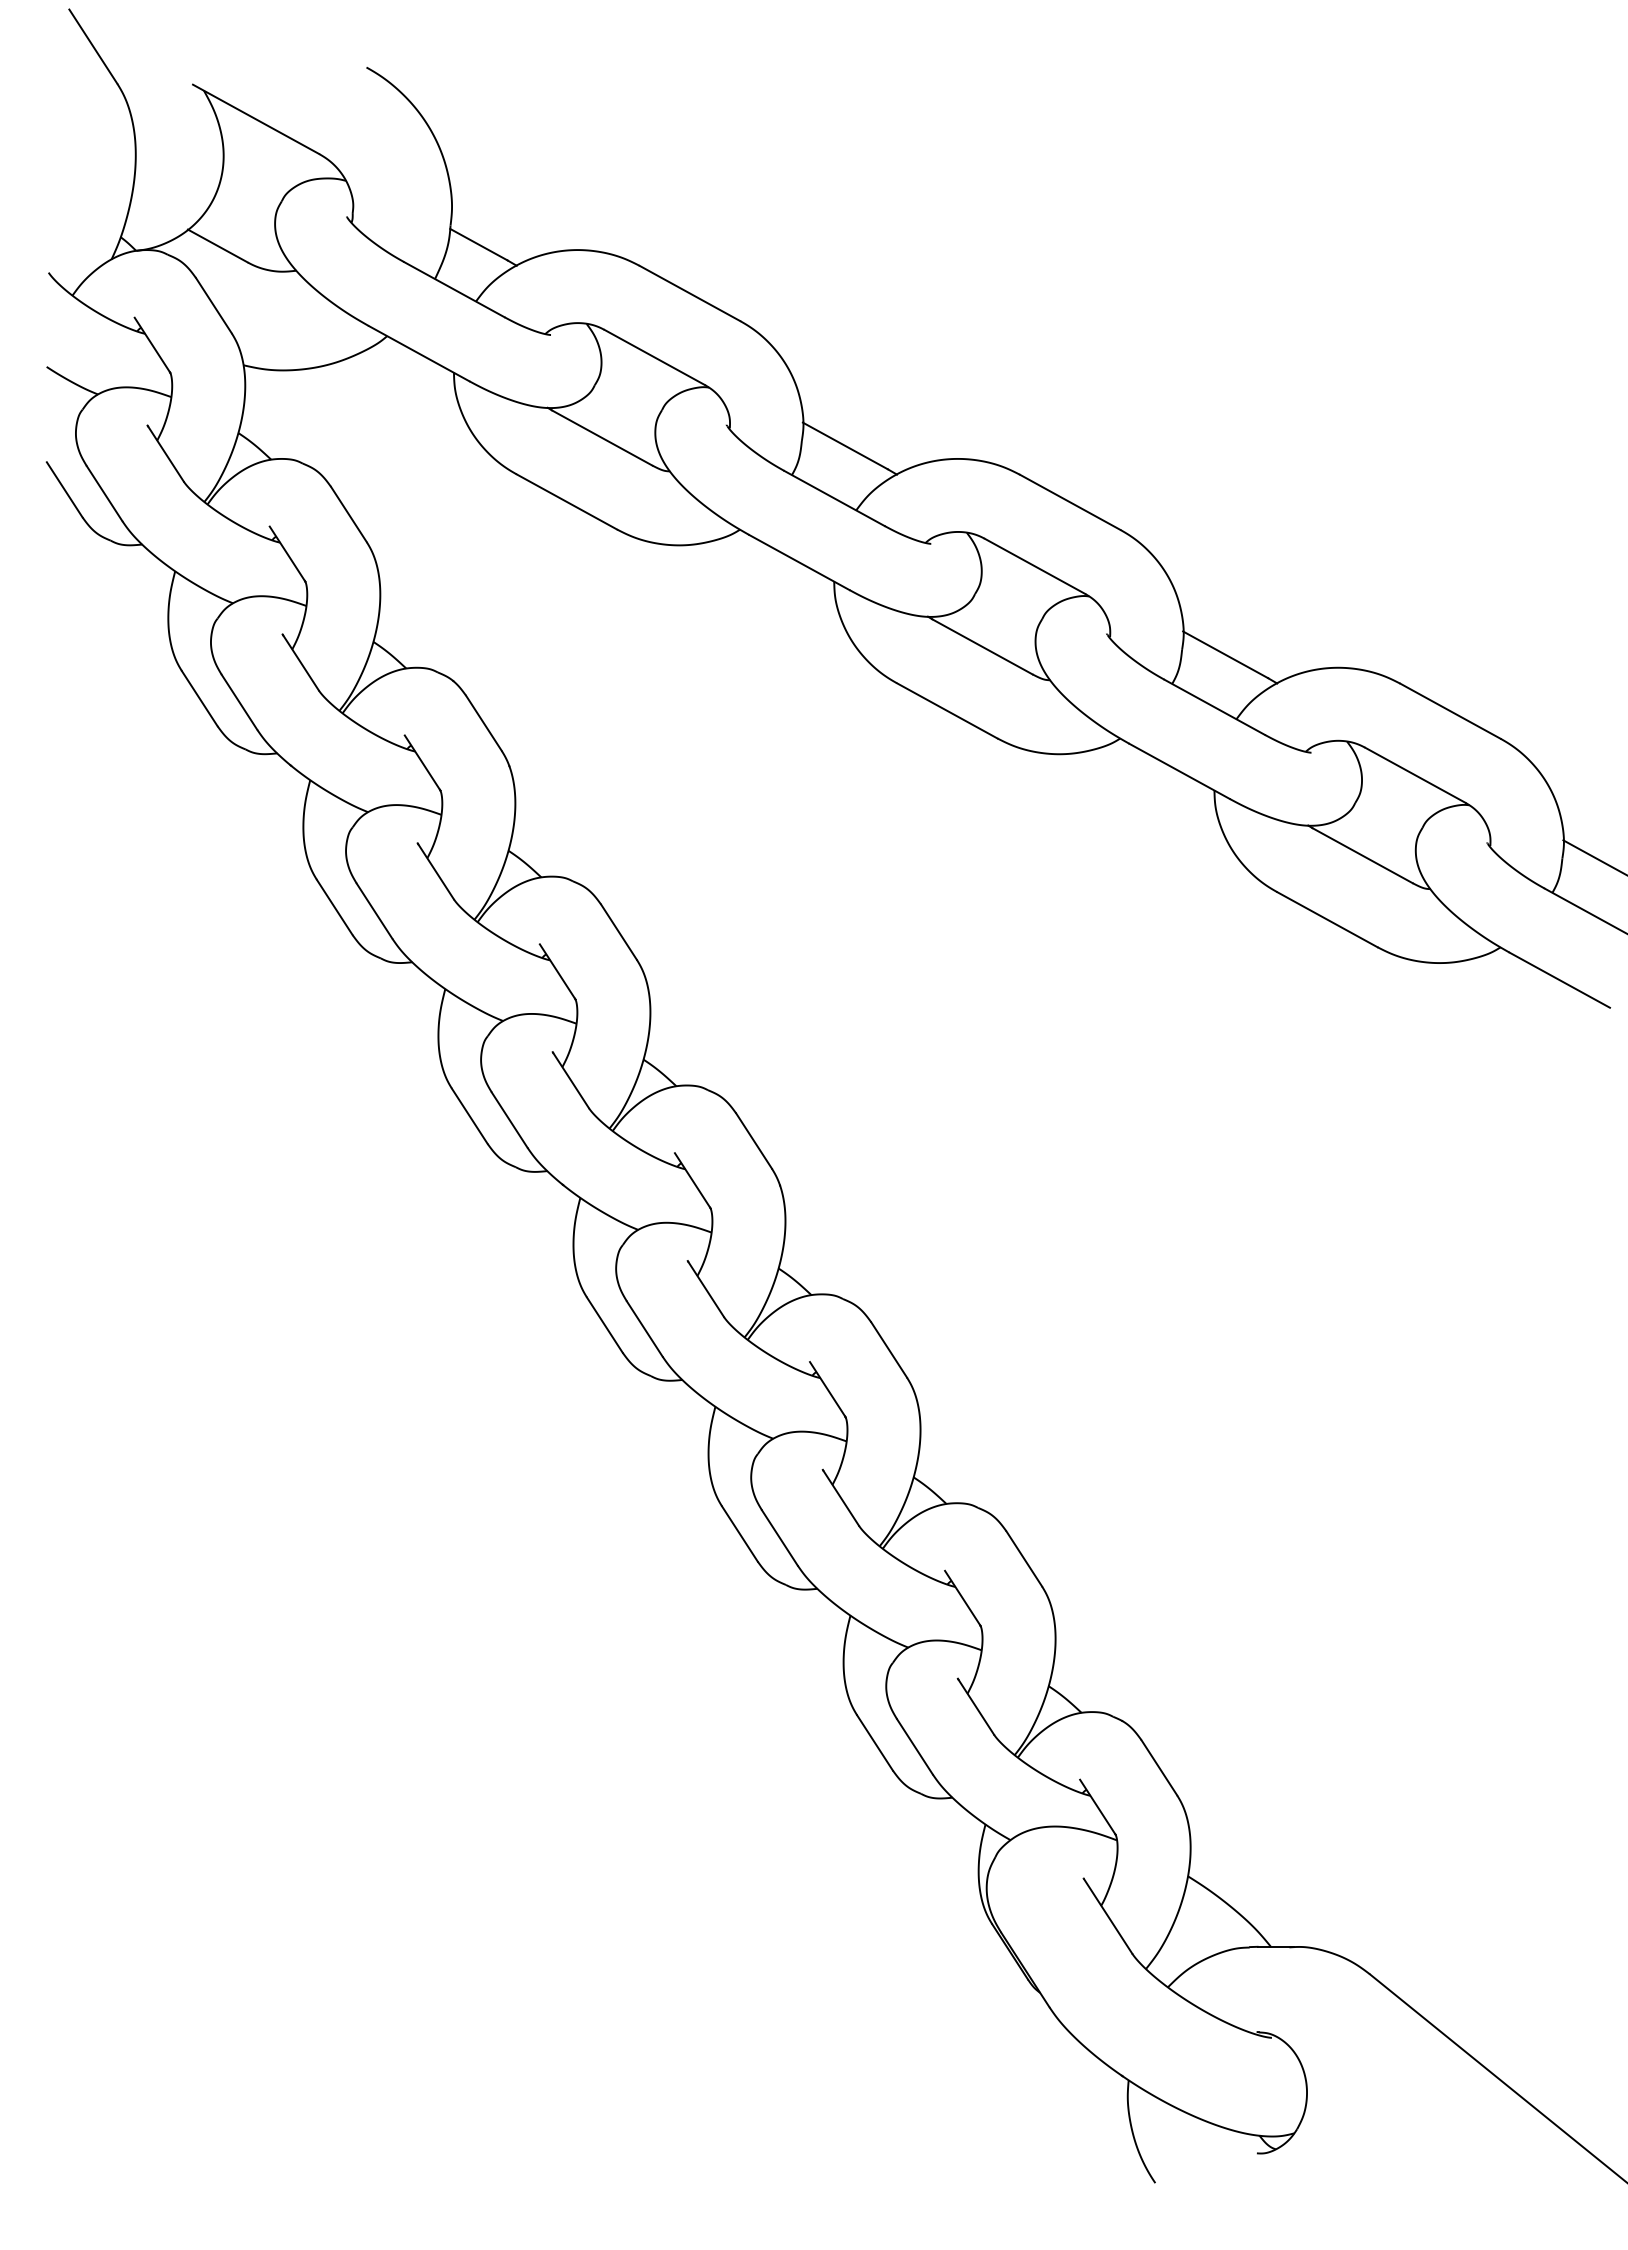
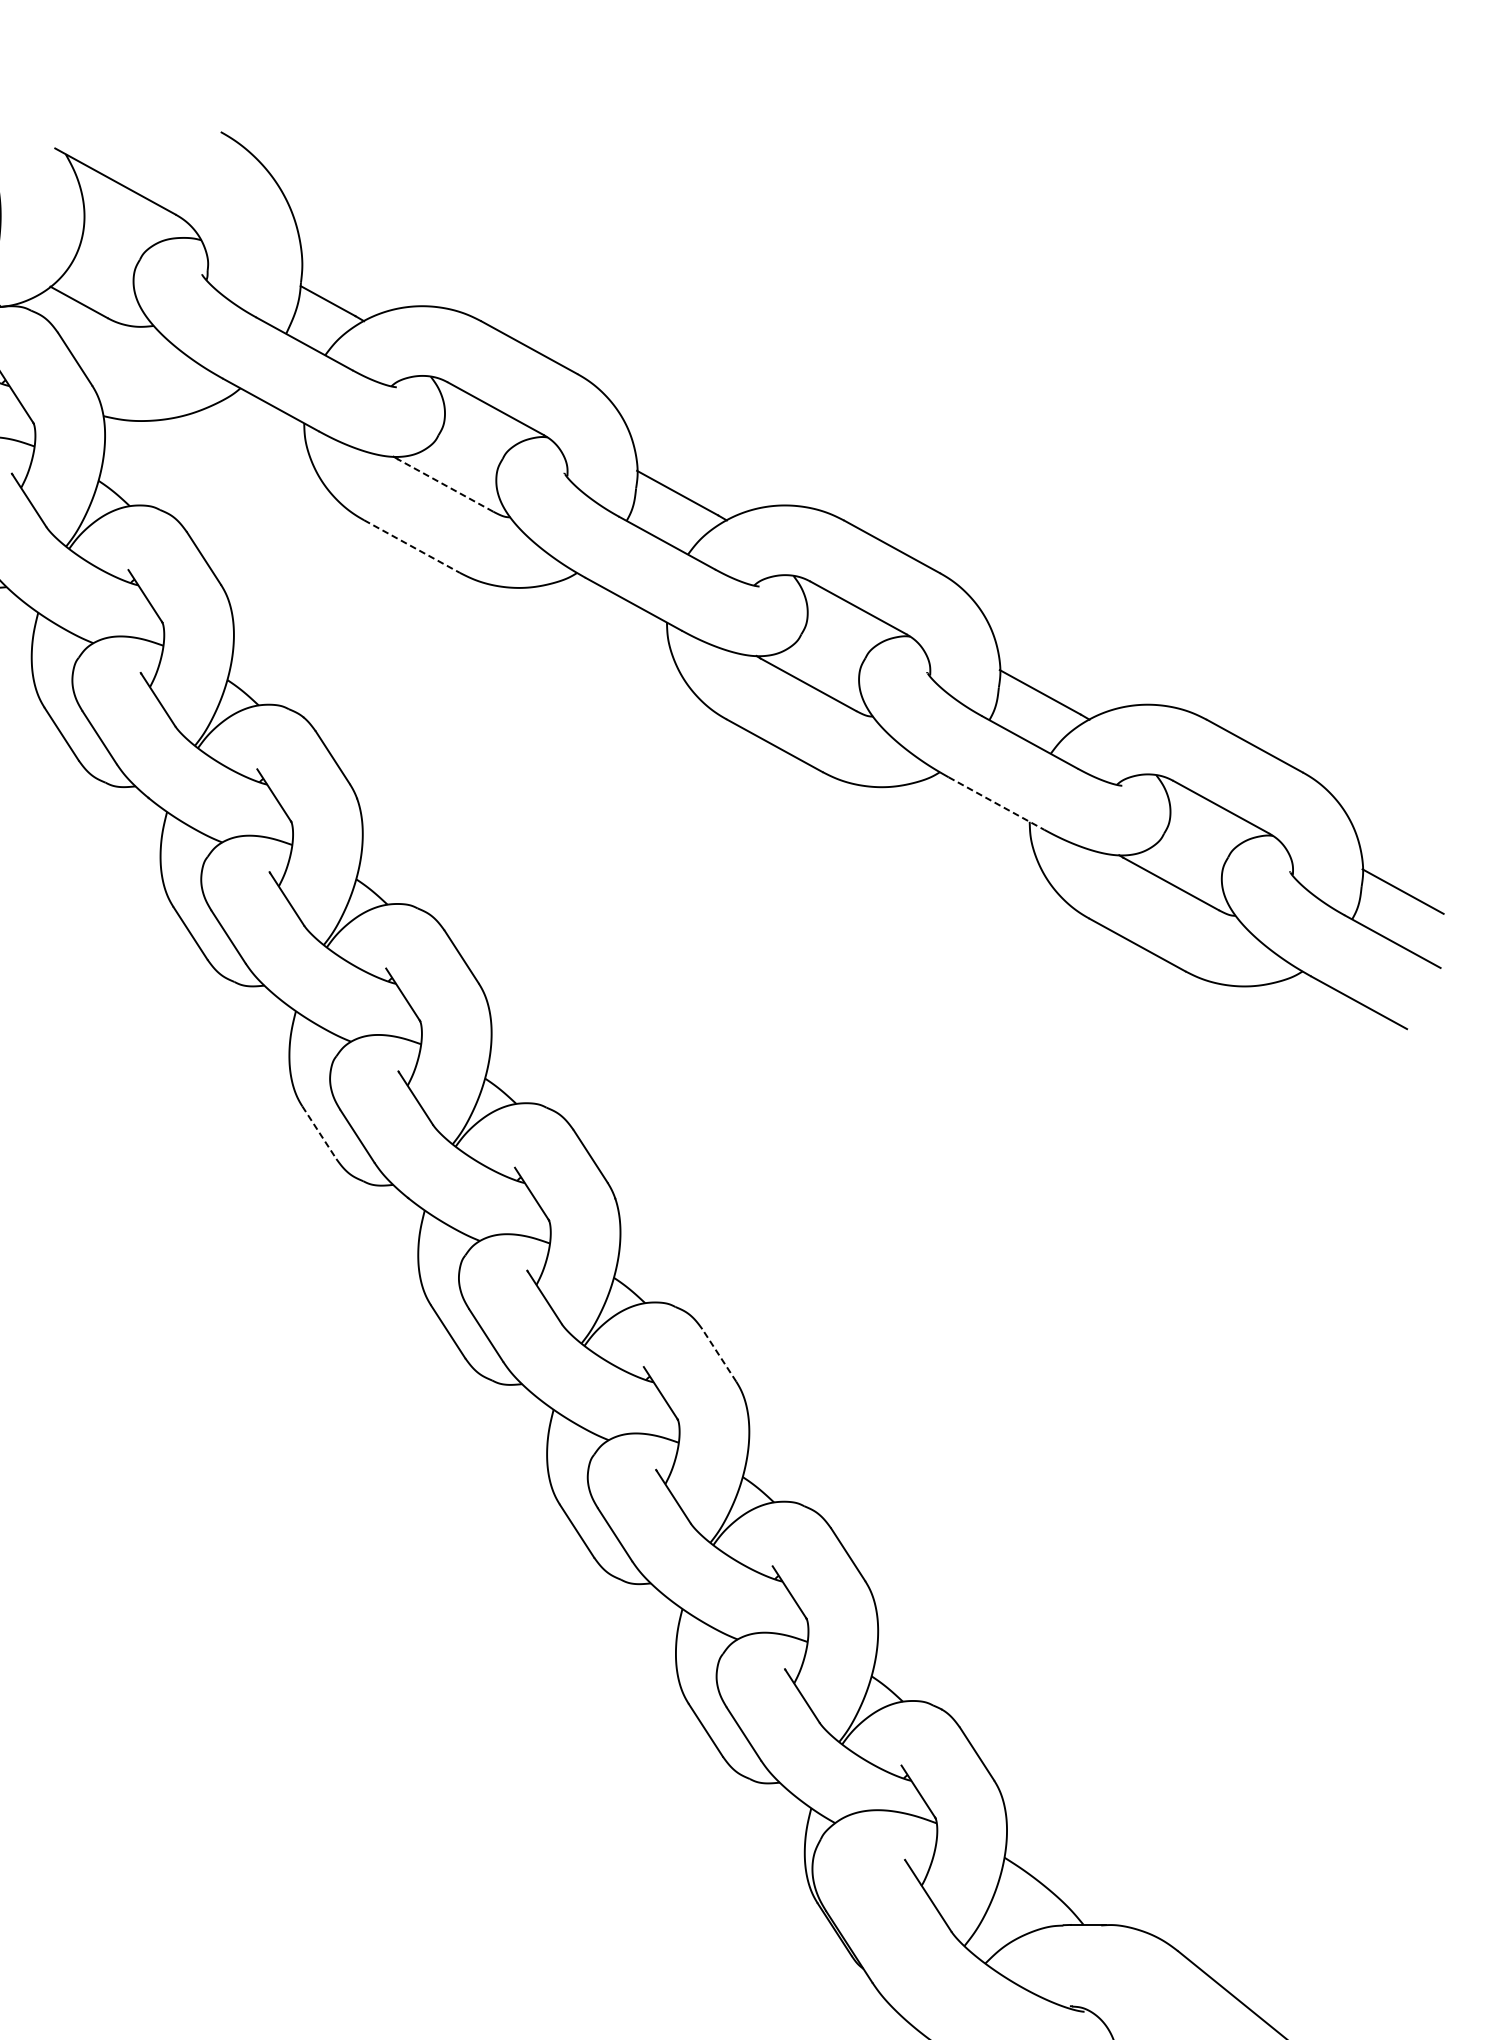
line: (601, 437) -> (444, 485), solid -> dashed
line: (567, 502) -> (412, 547), solid -> dashed
line: (1180, 771) -> (997, 803), solid -> dashed
line: (469, 1116) -> (319, 1132), solid -> dashed
line: (889, 1349) -> (719, 1355), solid -> dashed

